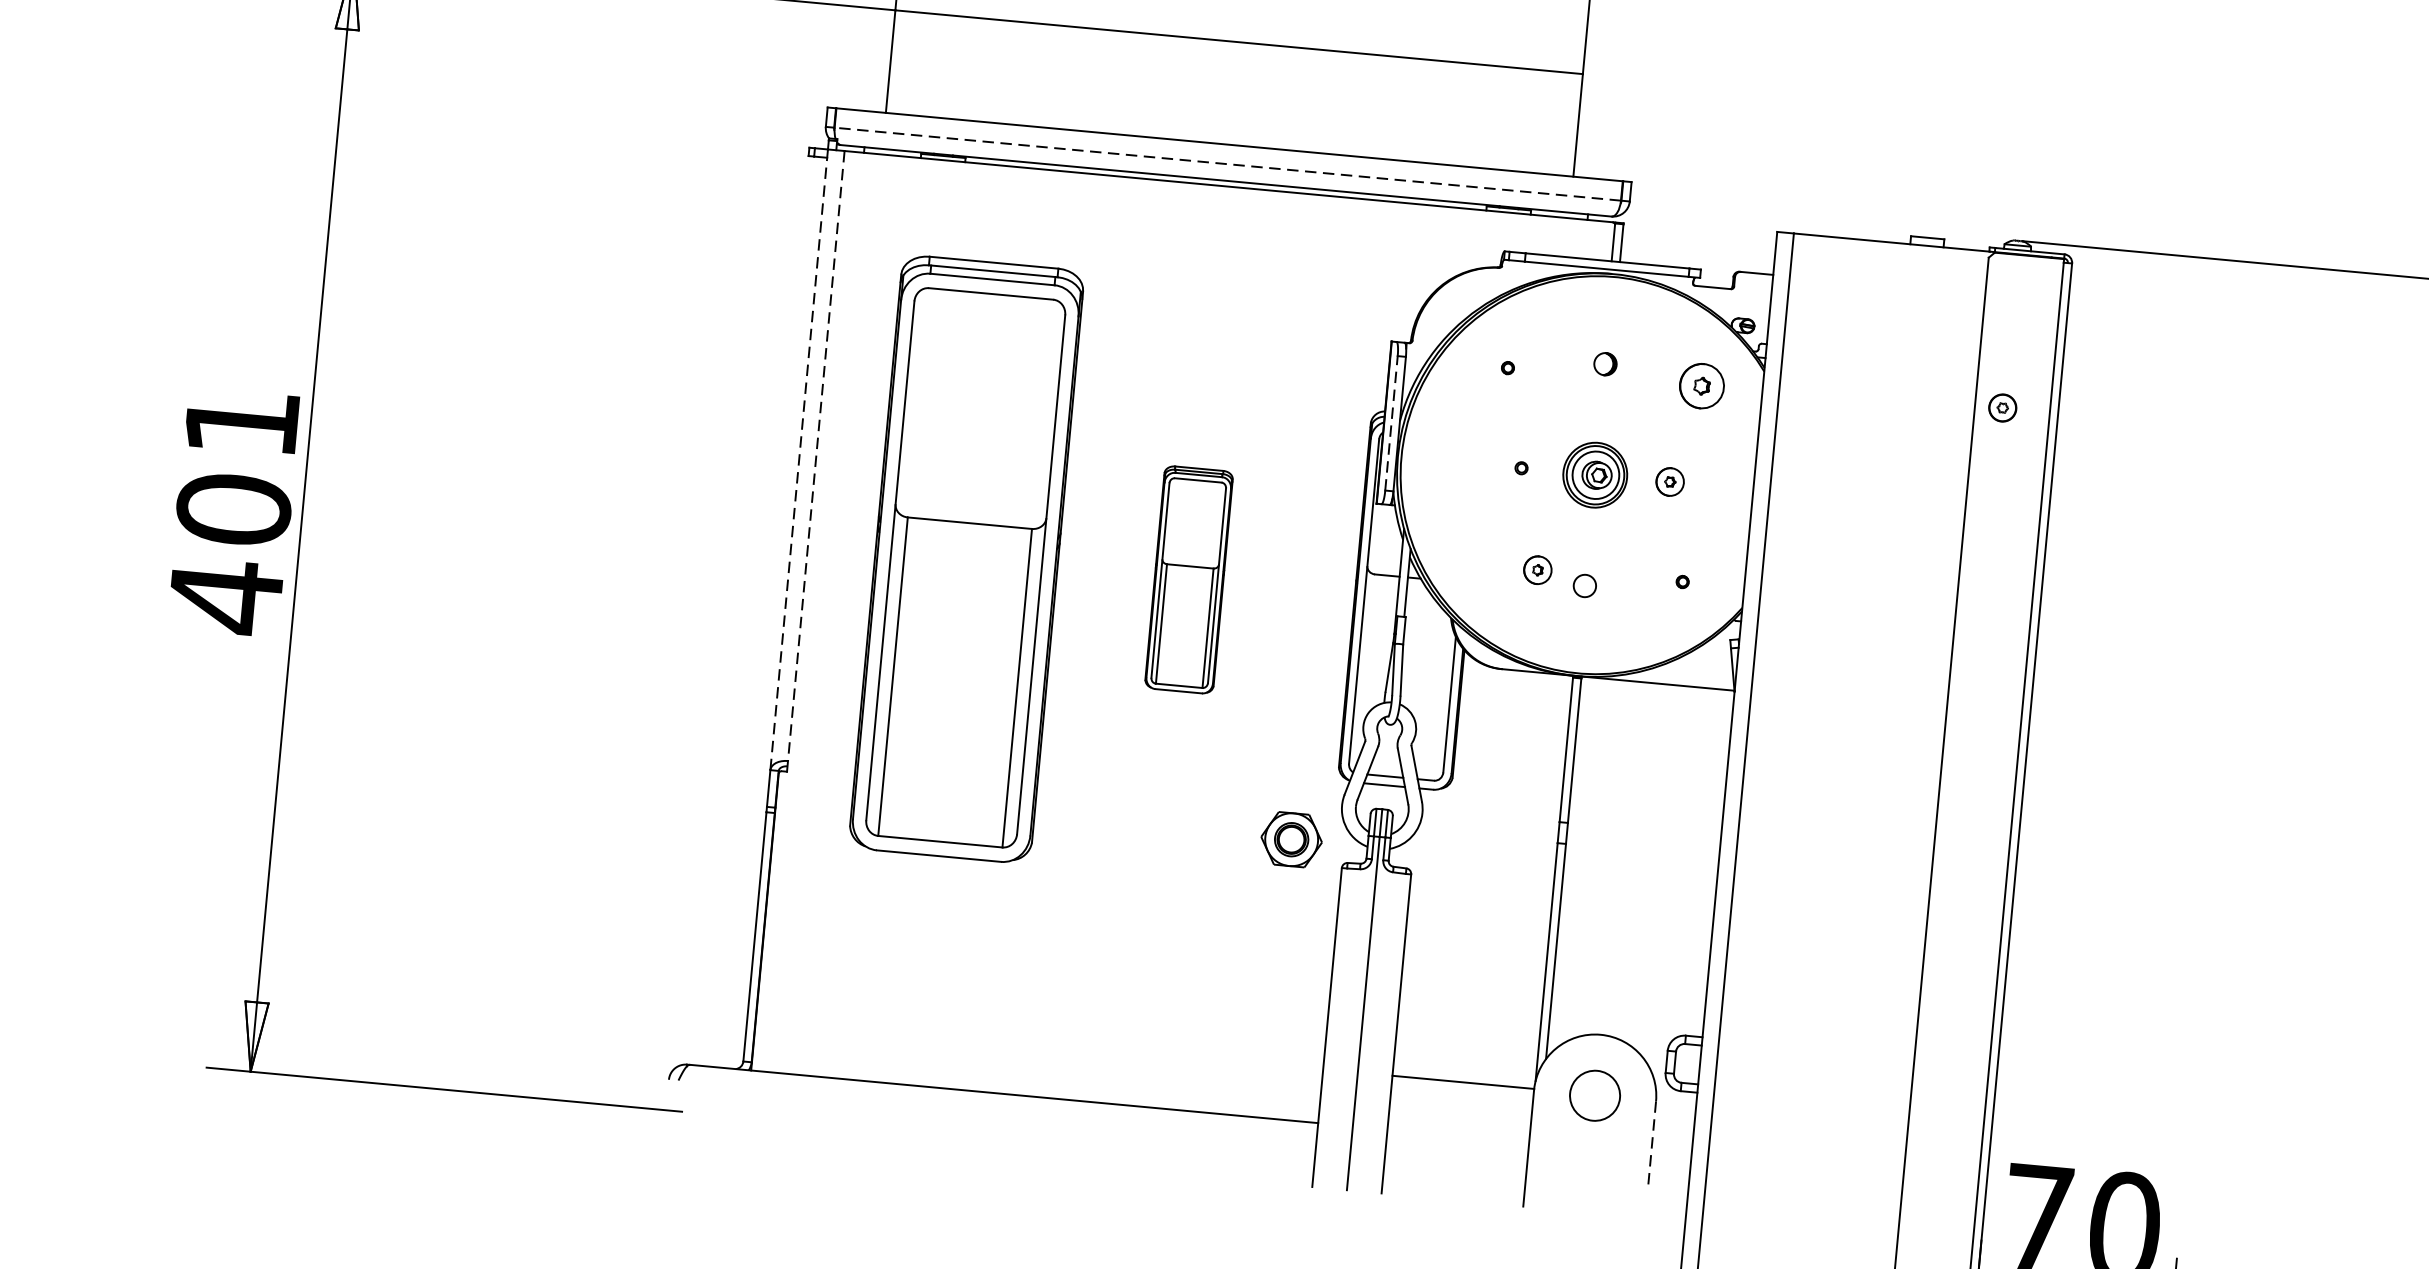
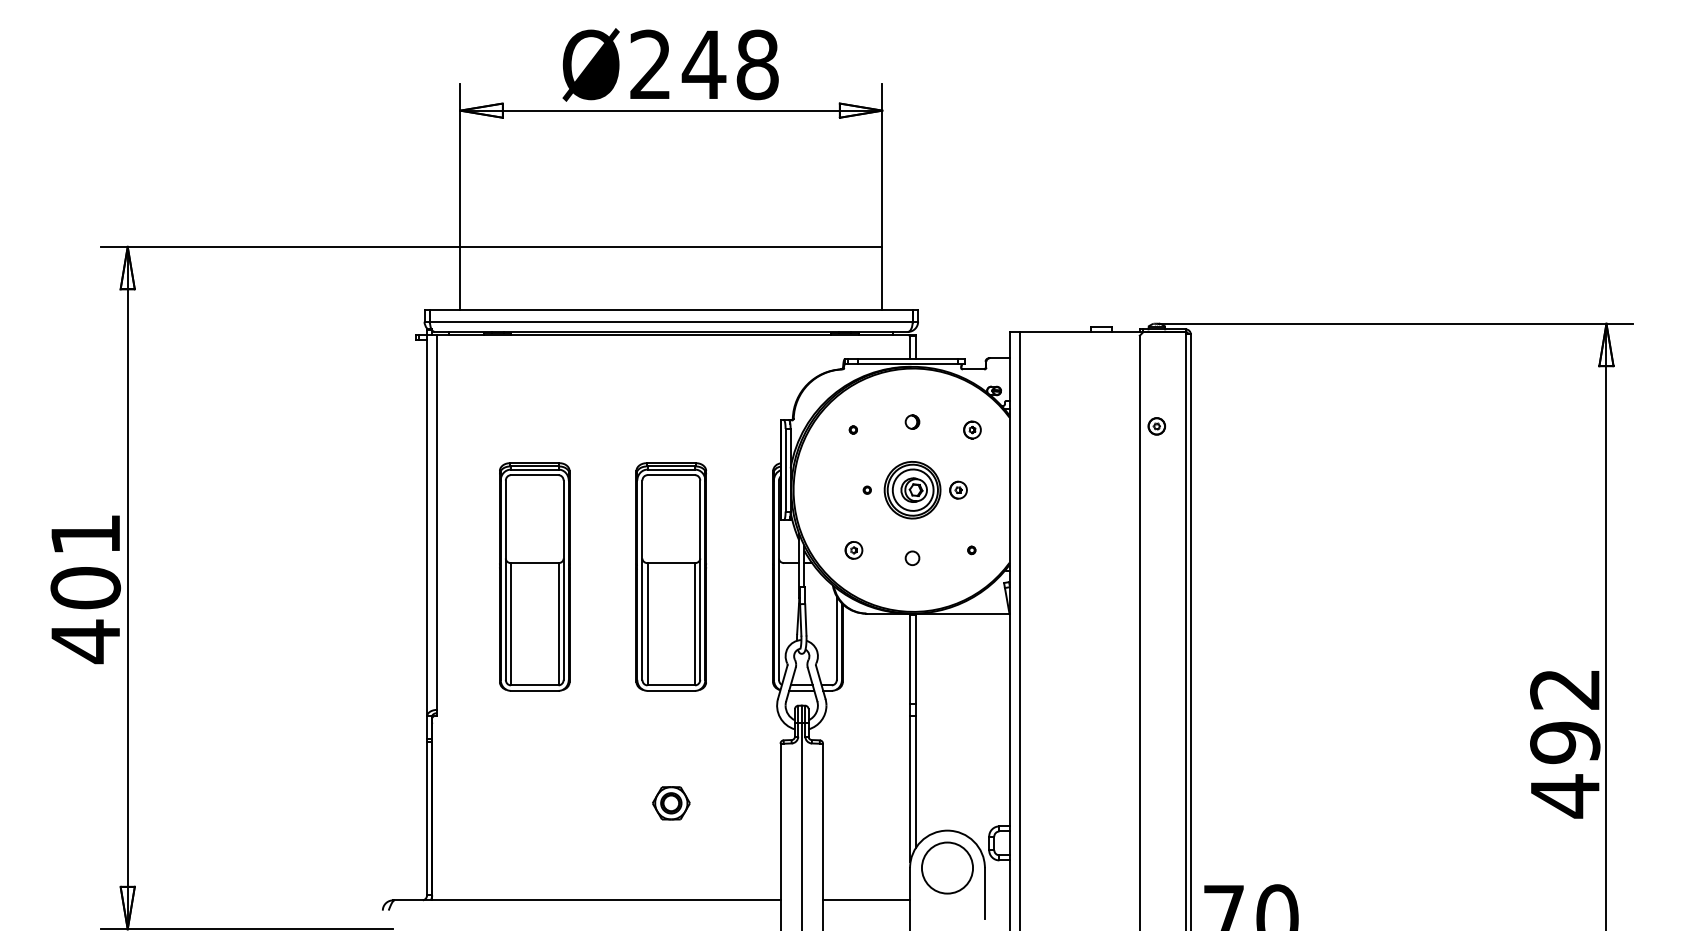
line: (1226, 163) -> (670, 321), dashed -> solid
part: (1702, 385) -> (972, 429), size x0.62
line: (1391, 422) -> (785, 469), dashed -> solid
line: (816, 457) -> (437, 523), dashed -> solid
line: (799, 459) -> (427, 525), dashed -> solid
part: (1595, 475) -> (912, 490), size x1.43
part: (966, 558) -> (534, 576), size x0.62
part: (1537, 570) -> (853, 550), moved
part: (1187, 579) -> (670, 576), size x1.67
part: (1291, 840) -> (671, 803), moved
line: (1463, 1082) -> (866, 900), moved
circle: (1595, 1094) -> (947, 867), size x1.67
line: (1651, 1142) -> (984, 893), dashed -> solid

